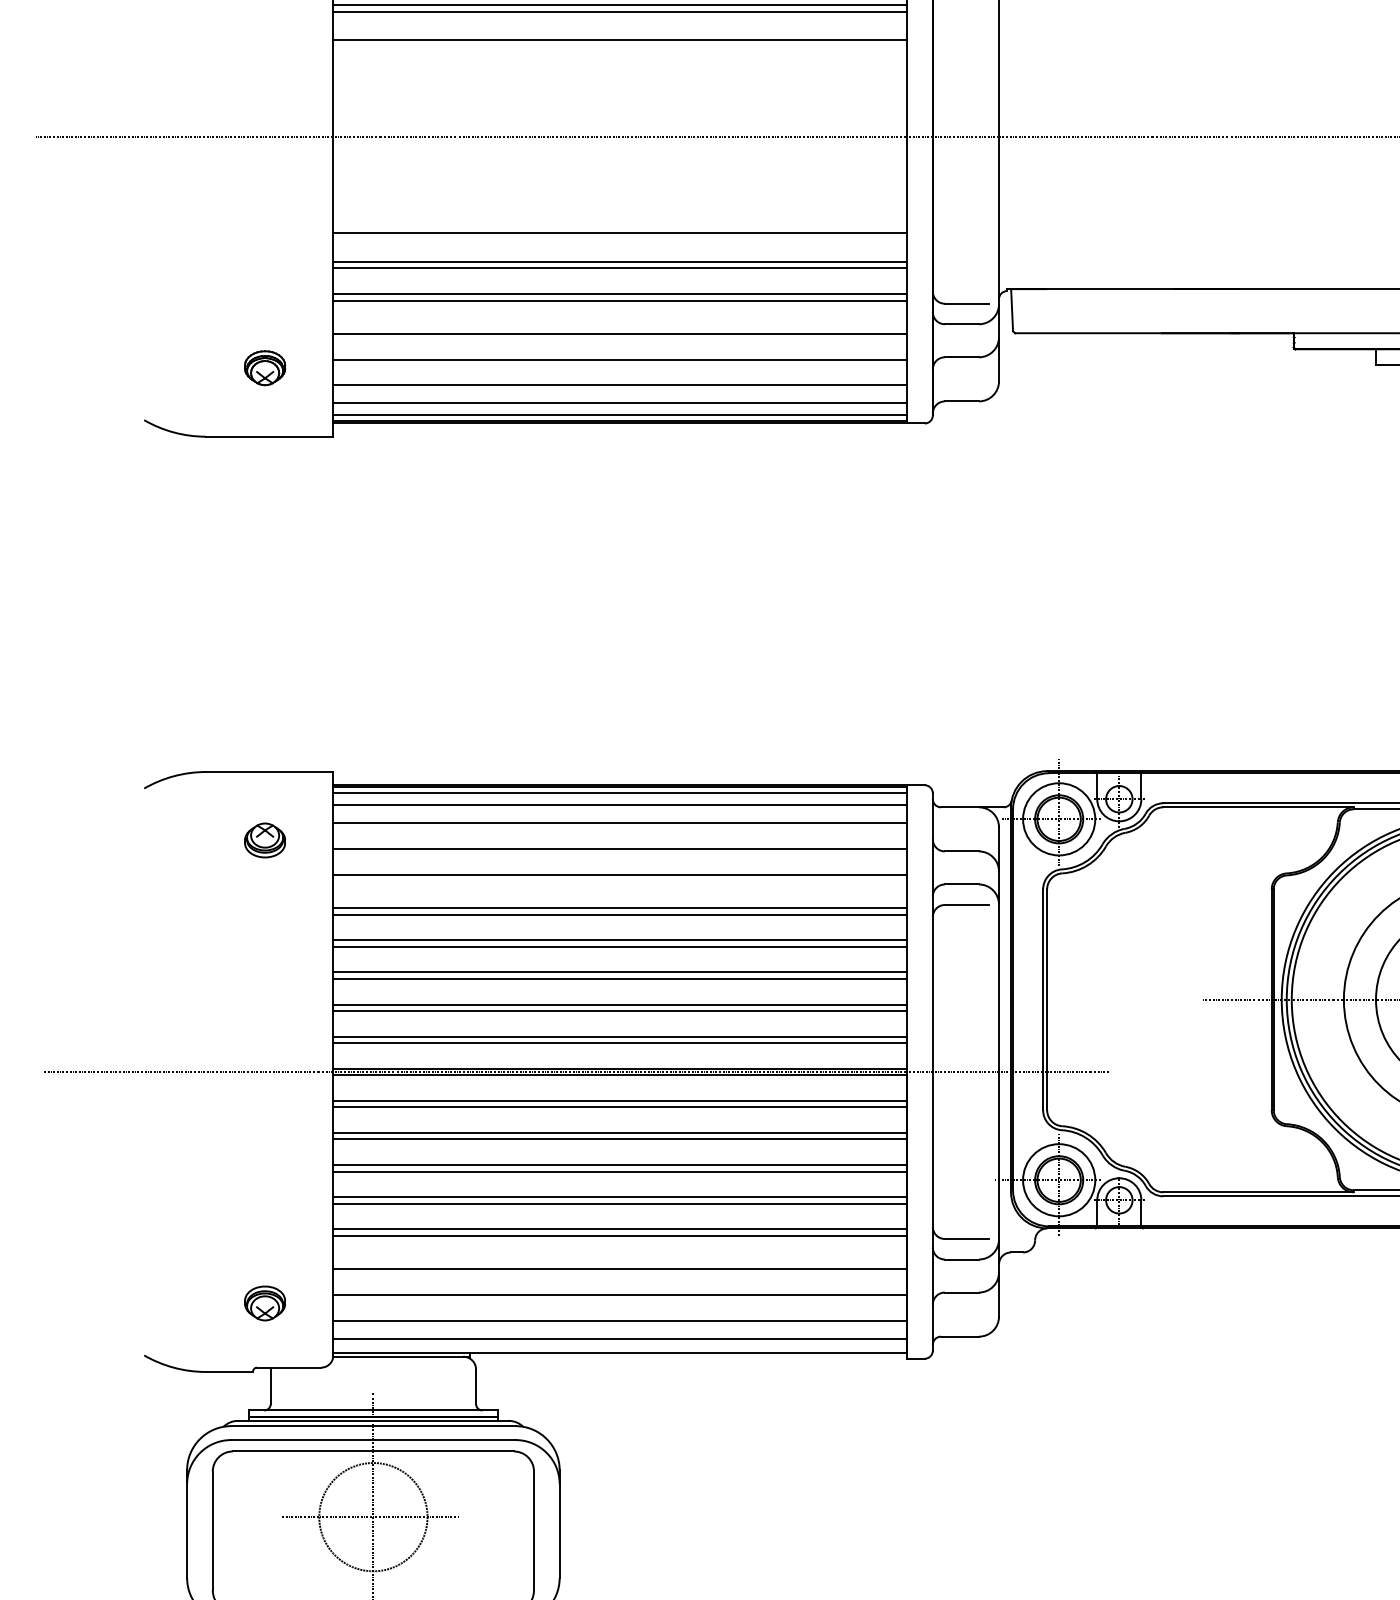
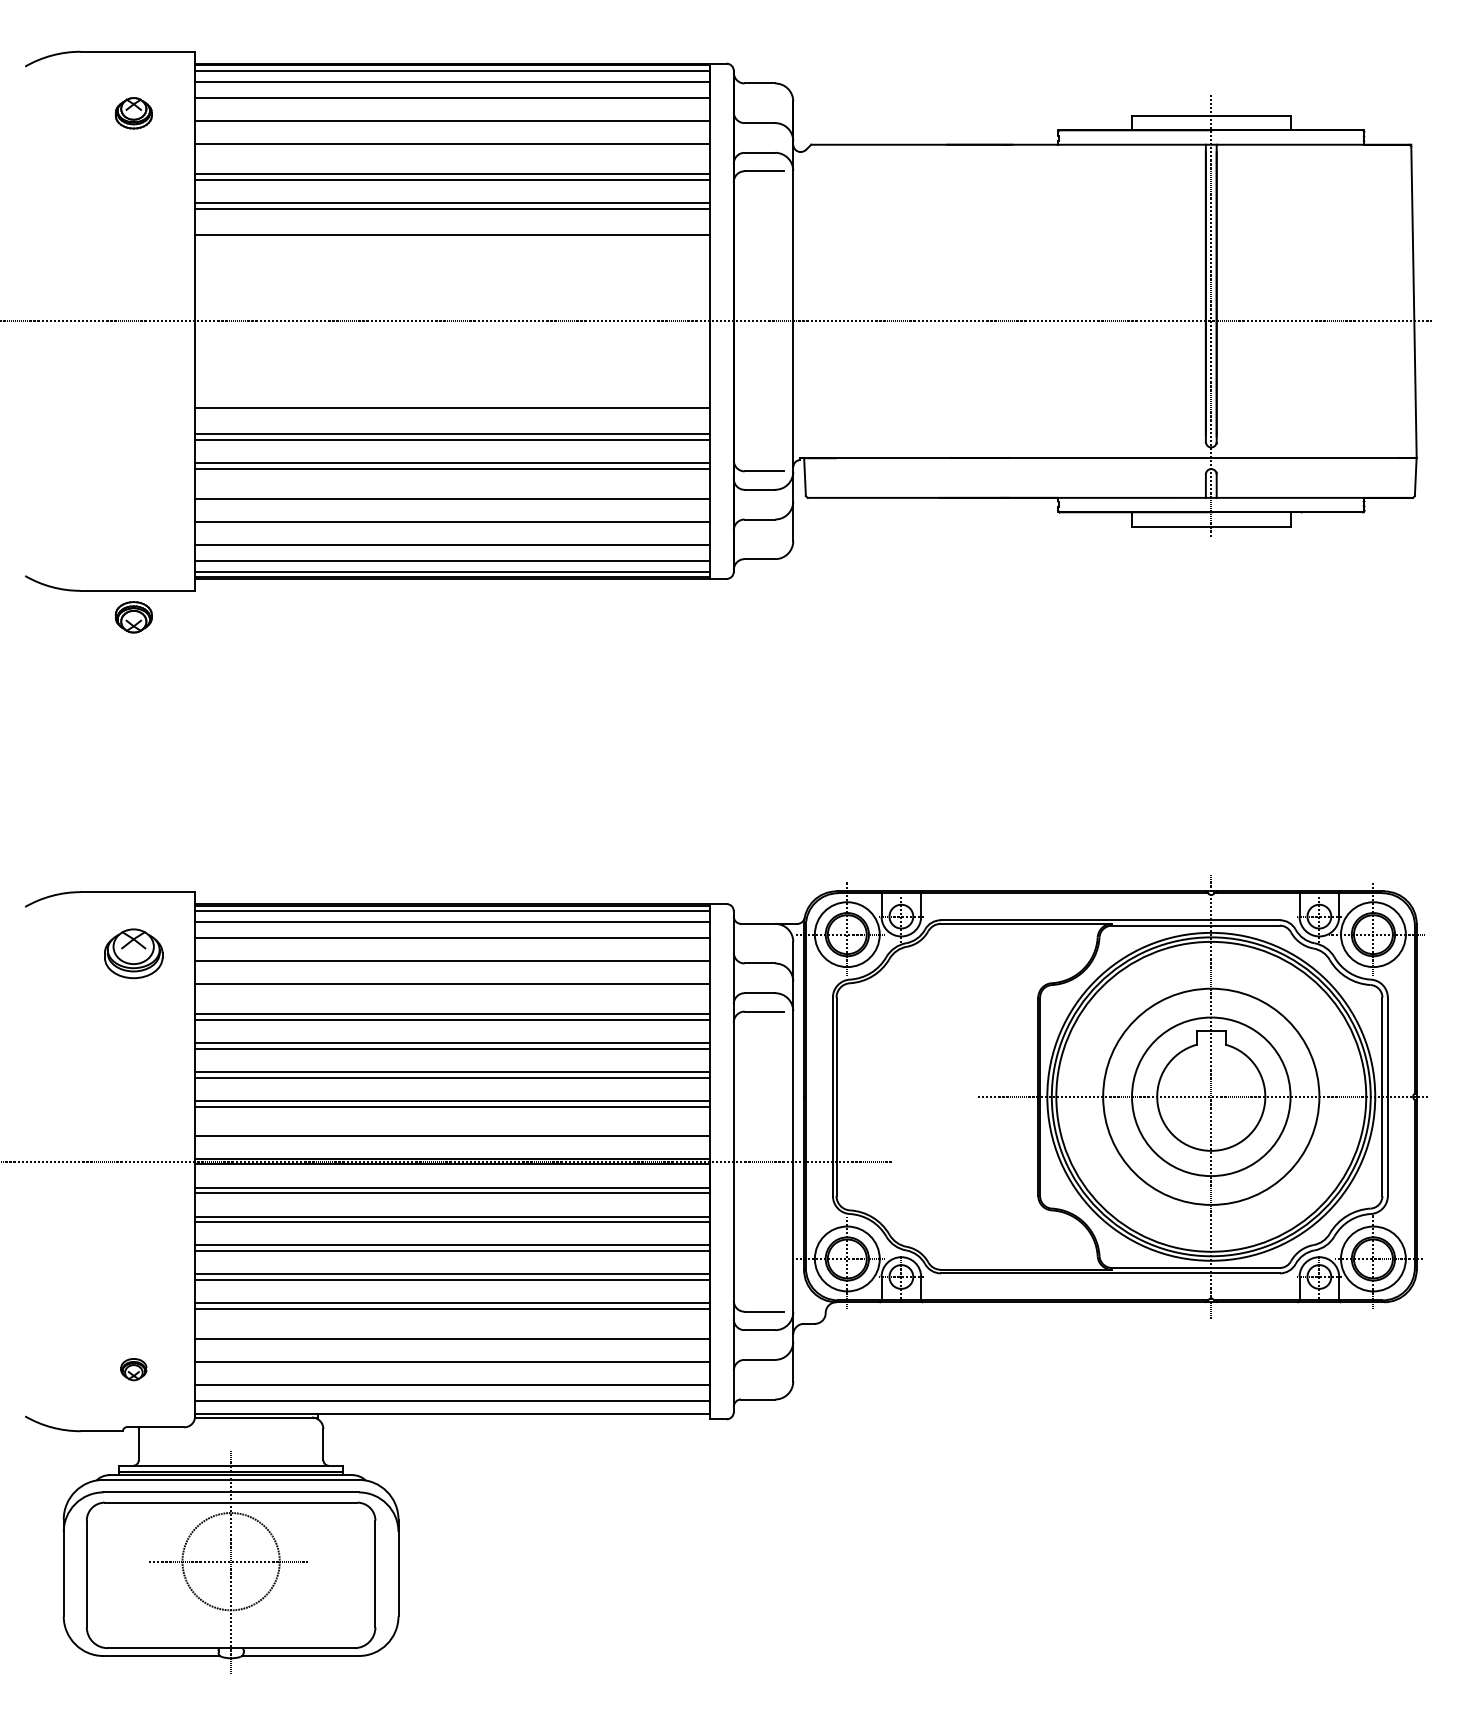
part: (264, 368) -> (133, 617), moved
part: (264, 840) -> (133, 953), size x1.6
line: (619, 1037) -> (452, 1130), removed
part: (264, 1303) -> (133, 1369), size x0.7

